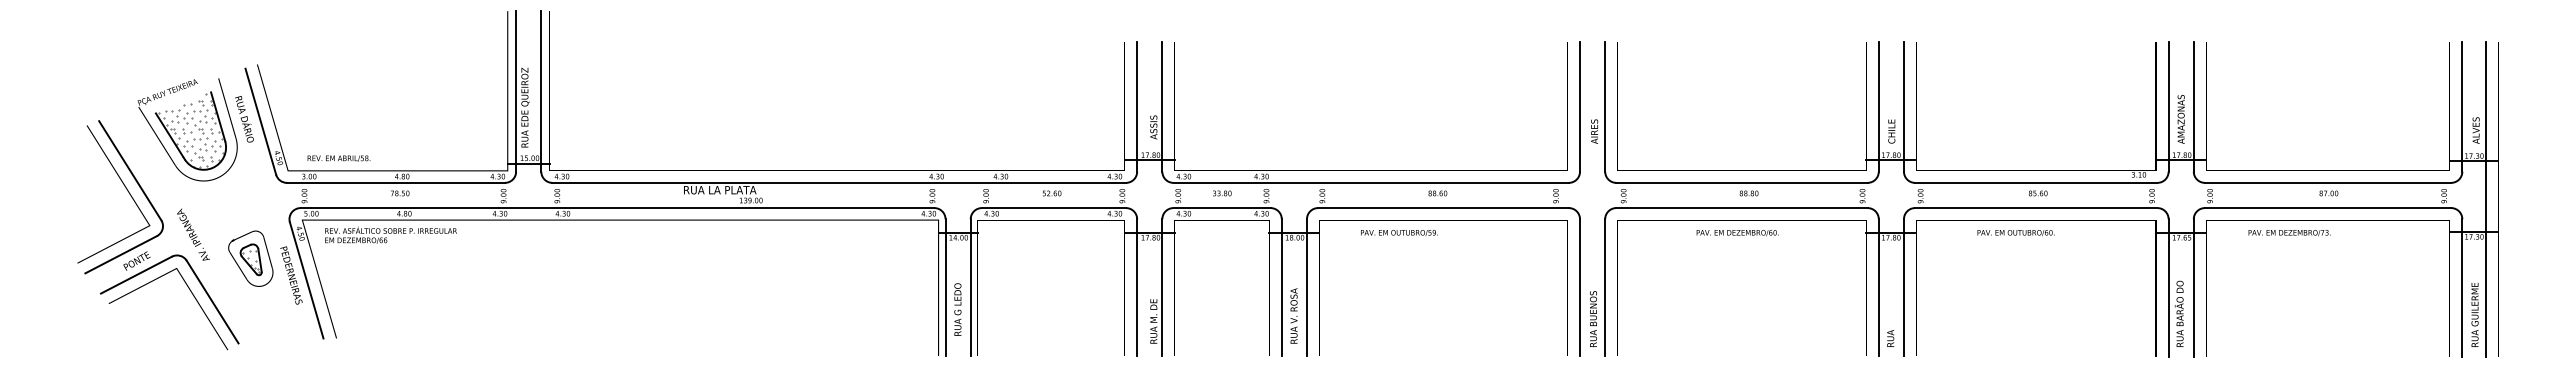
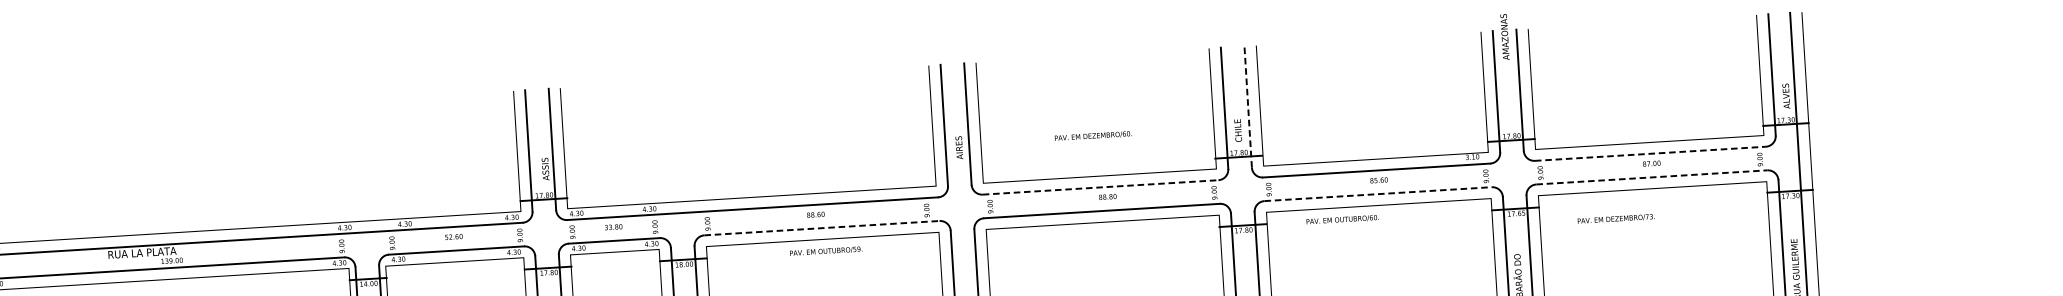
line: (1903, 107) -> (1247, 107), solid -> dashed
text: (2180, 119) -> (1504, 37), moved
line: (1741, 182) -> (1100, 187), solid -> dashed
line: (2328, 182) -> (1650, 153), solid -> dashed
line: (1444, 208) -> (822, 228), solid -> dashed
line: (2036, 208) -> (1378, 194), solid -> dashed
line: (2328, 208) -> (1652, 177), solid -> dashed
text: (1399, 233) -> (826, 251), moved
text: (1737, 233) -> (1093, 136), moved
text: (2015, 233) -> (1342, 220), moved
text: (2289, 233) -> (1616, 219), moved

